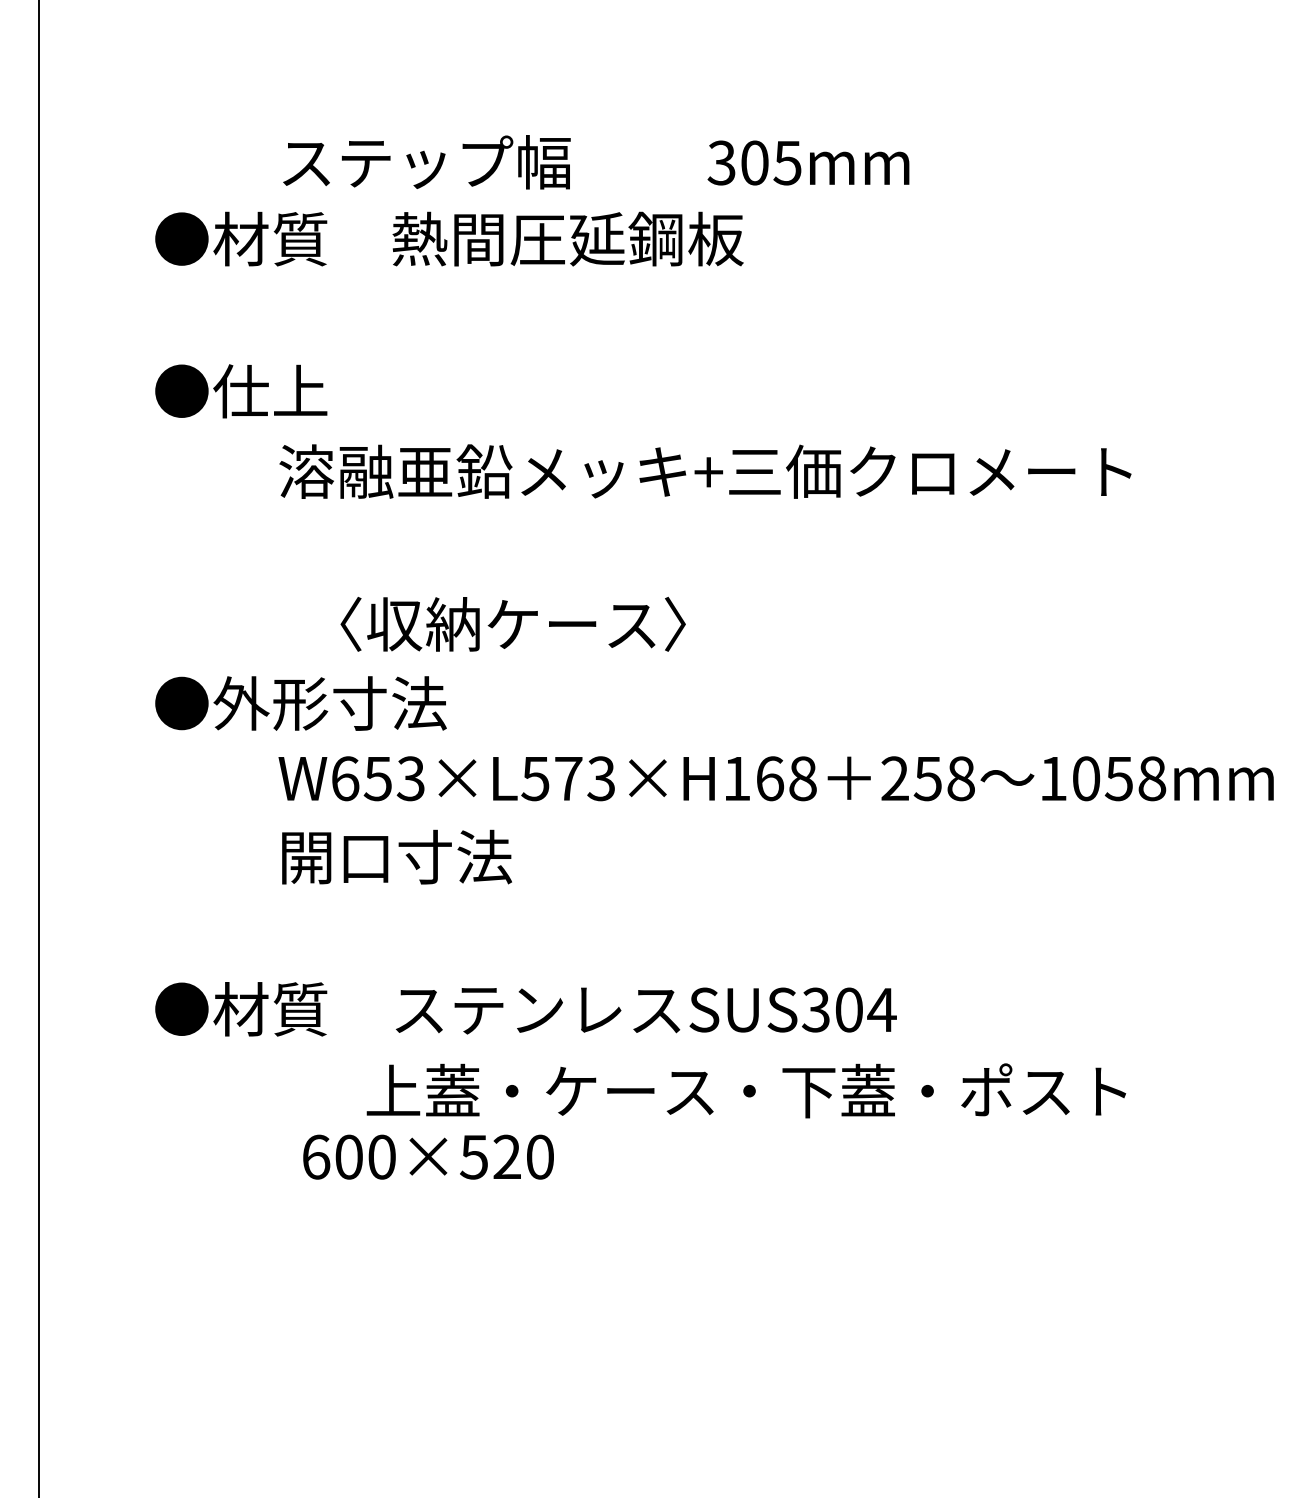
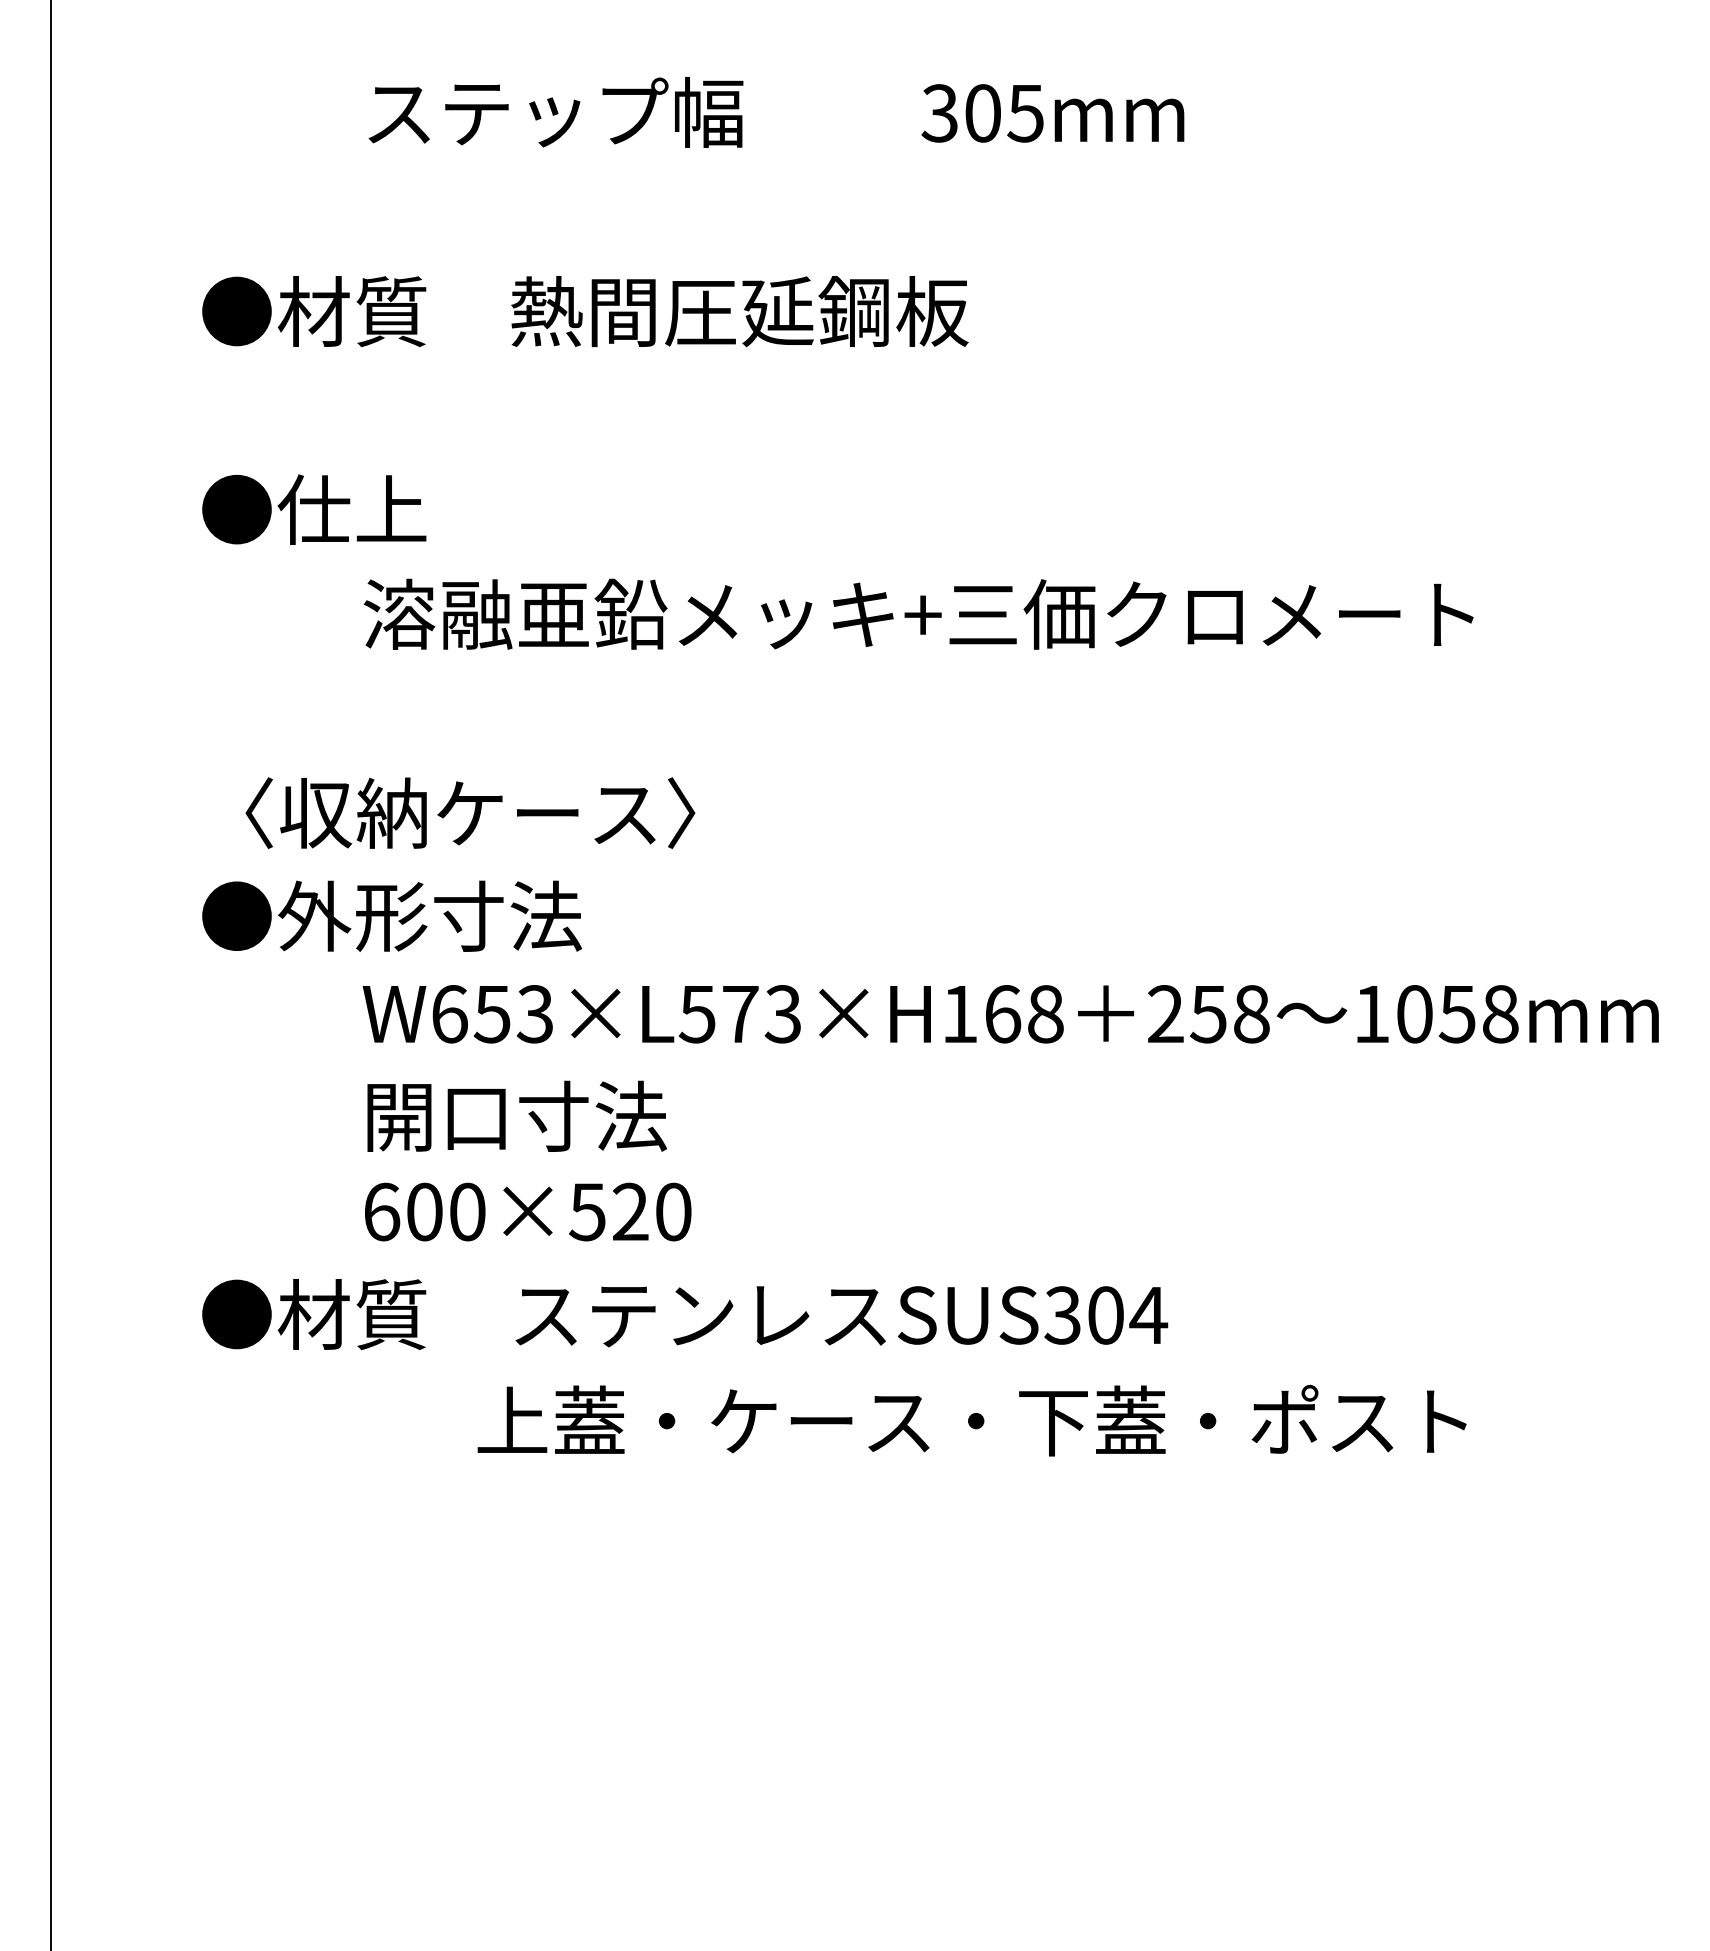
text: (596, 162) -> (776, 112), moved
text: (513, 623) -> (470, 812), moved
text: (428, 1156) -> (528, 1211), moved

